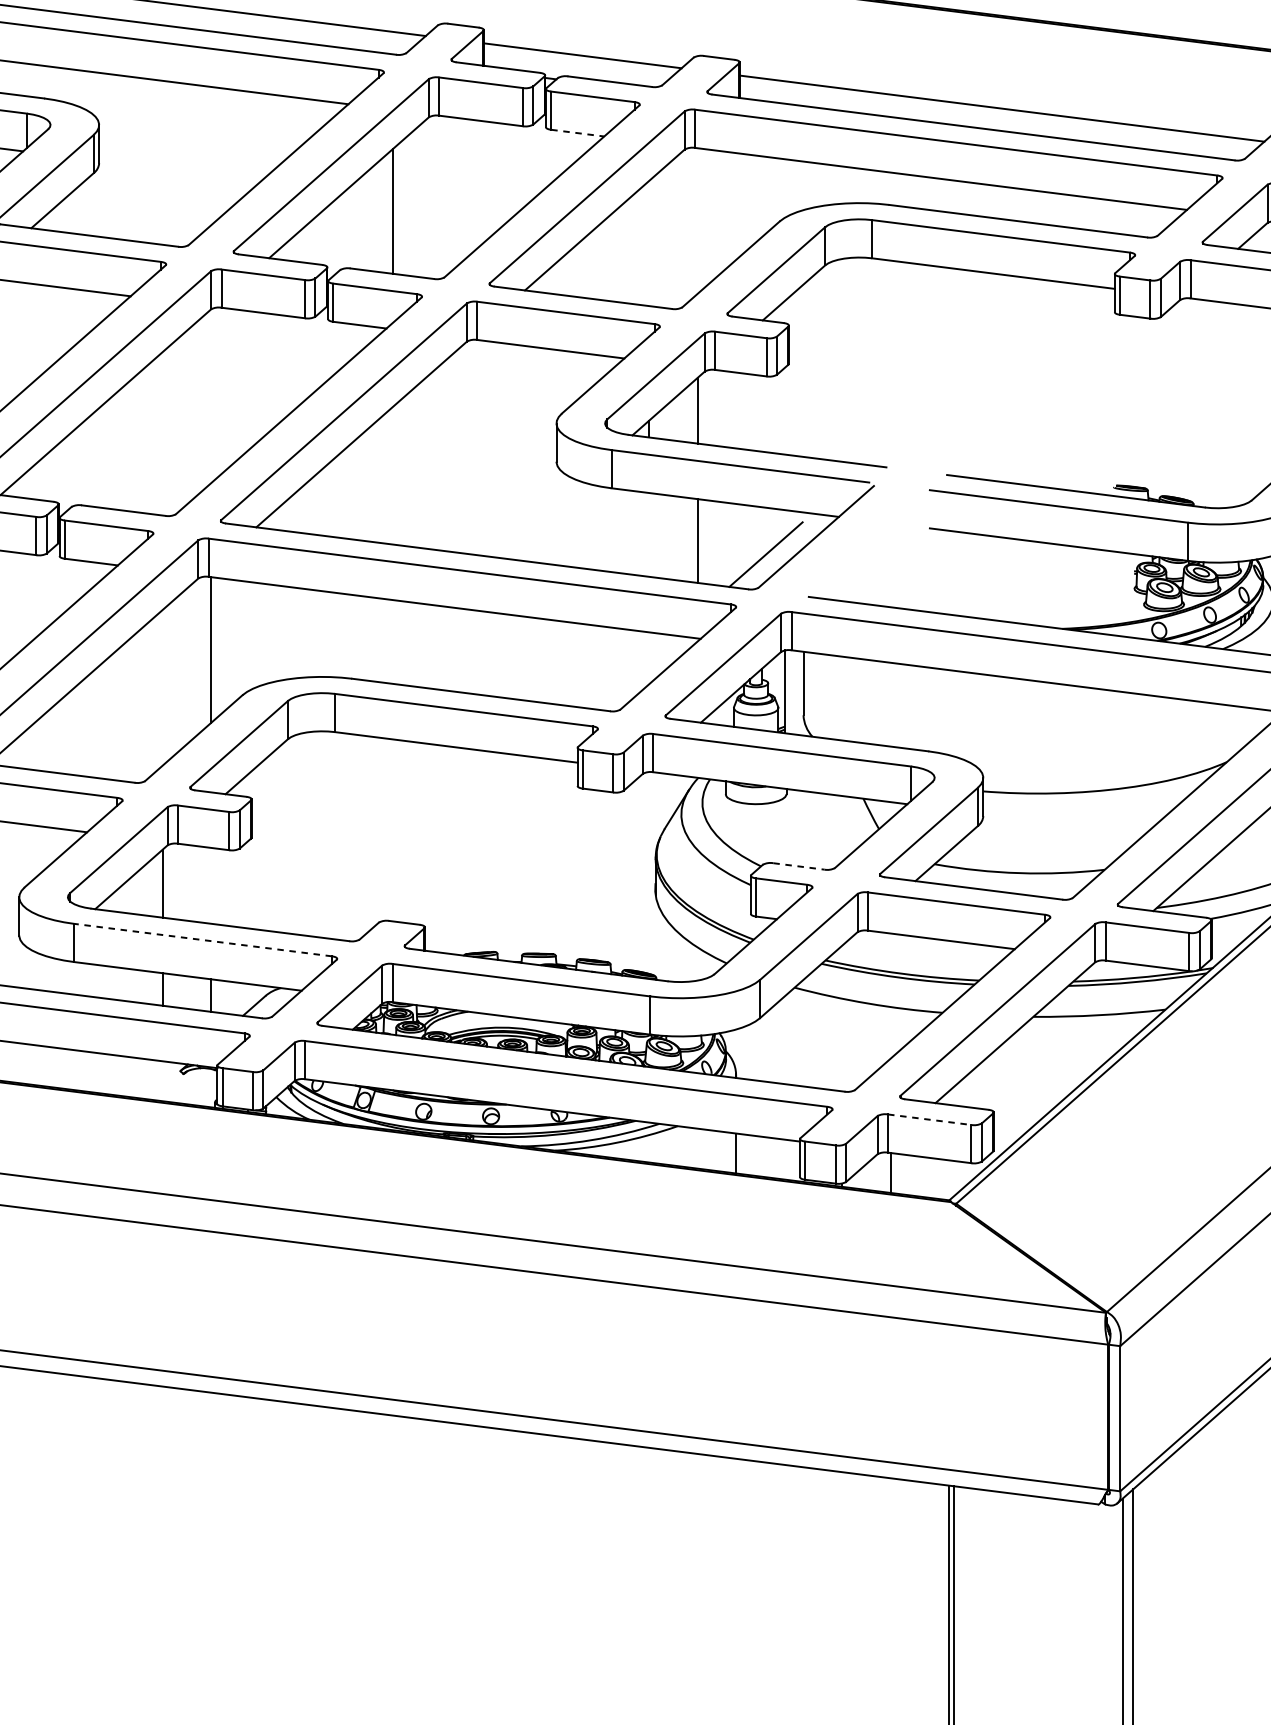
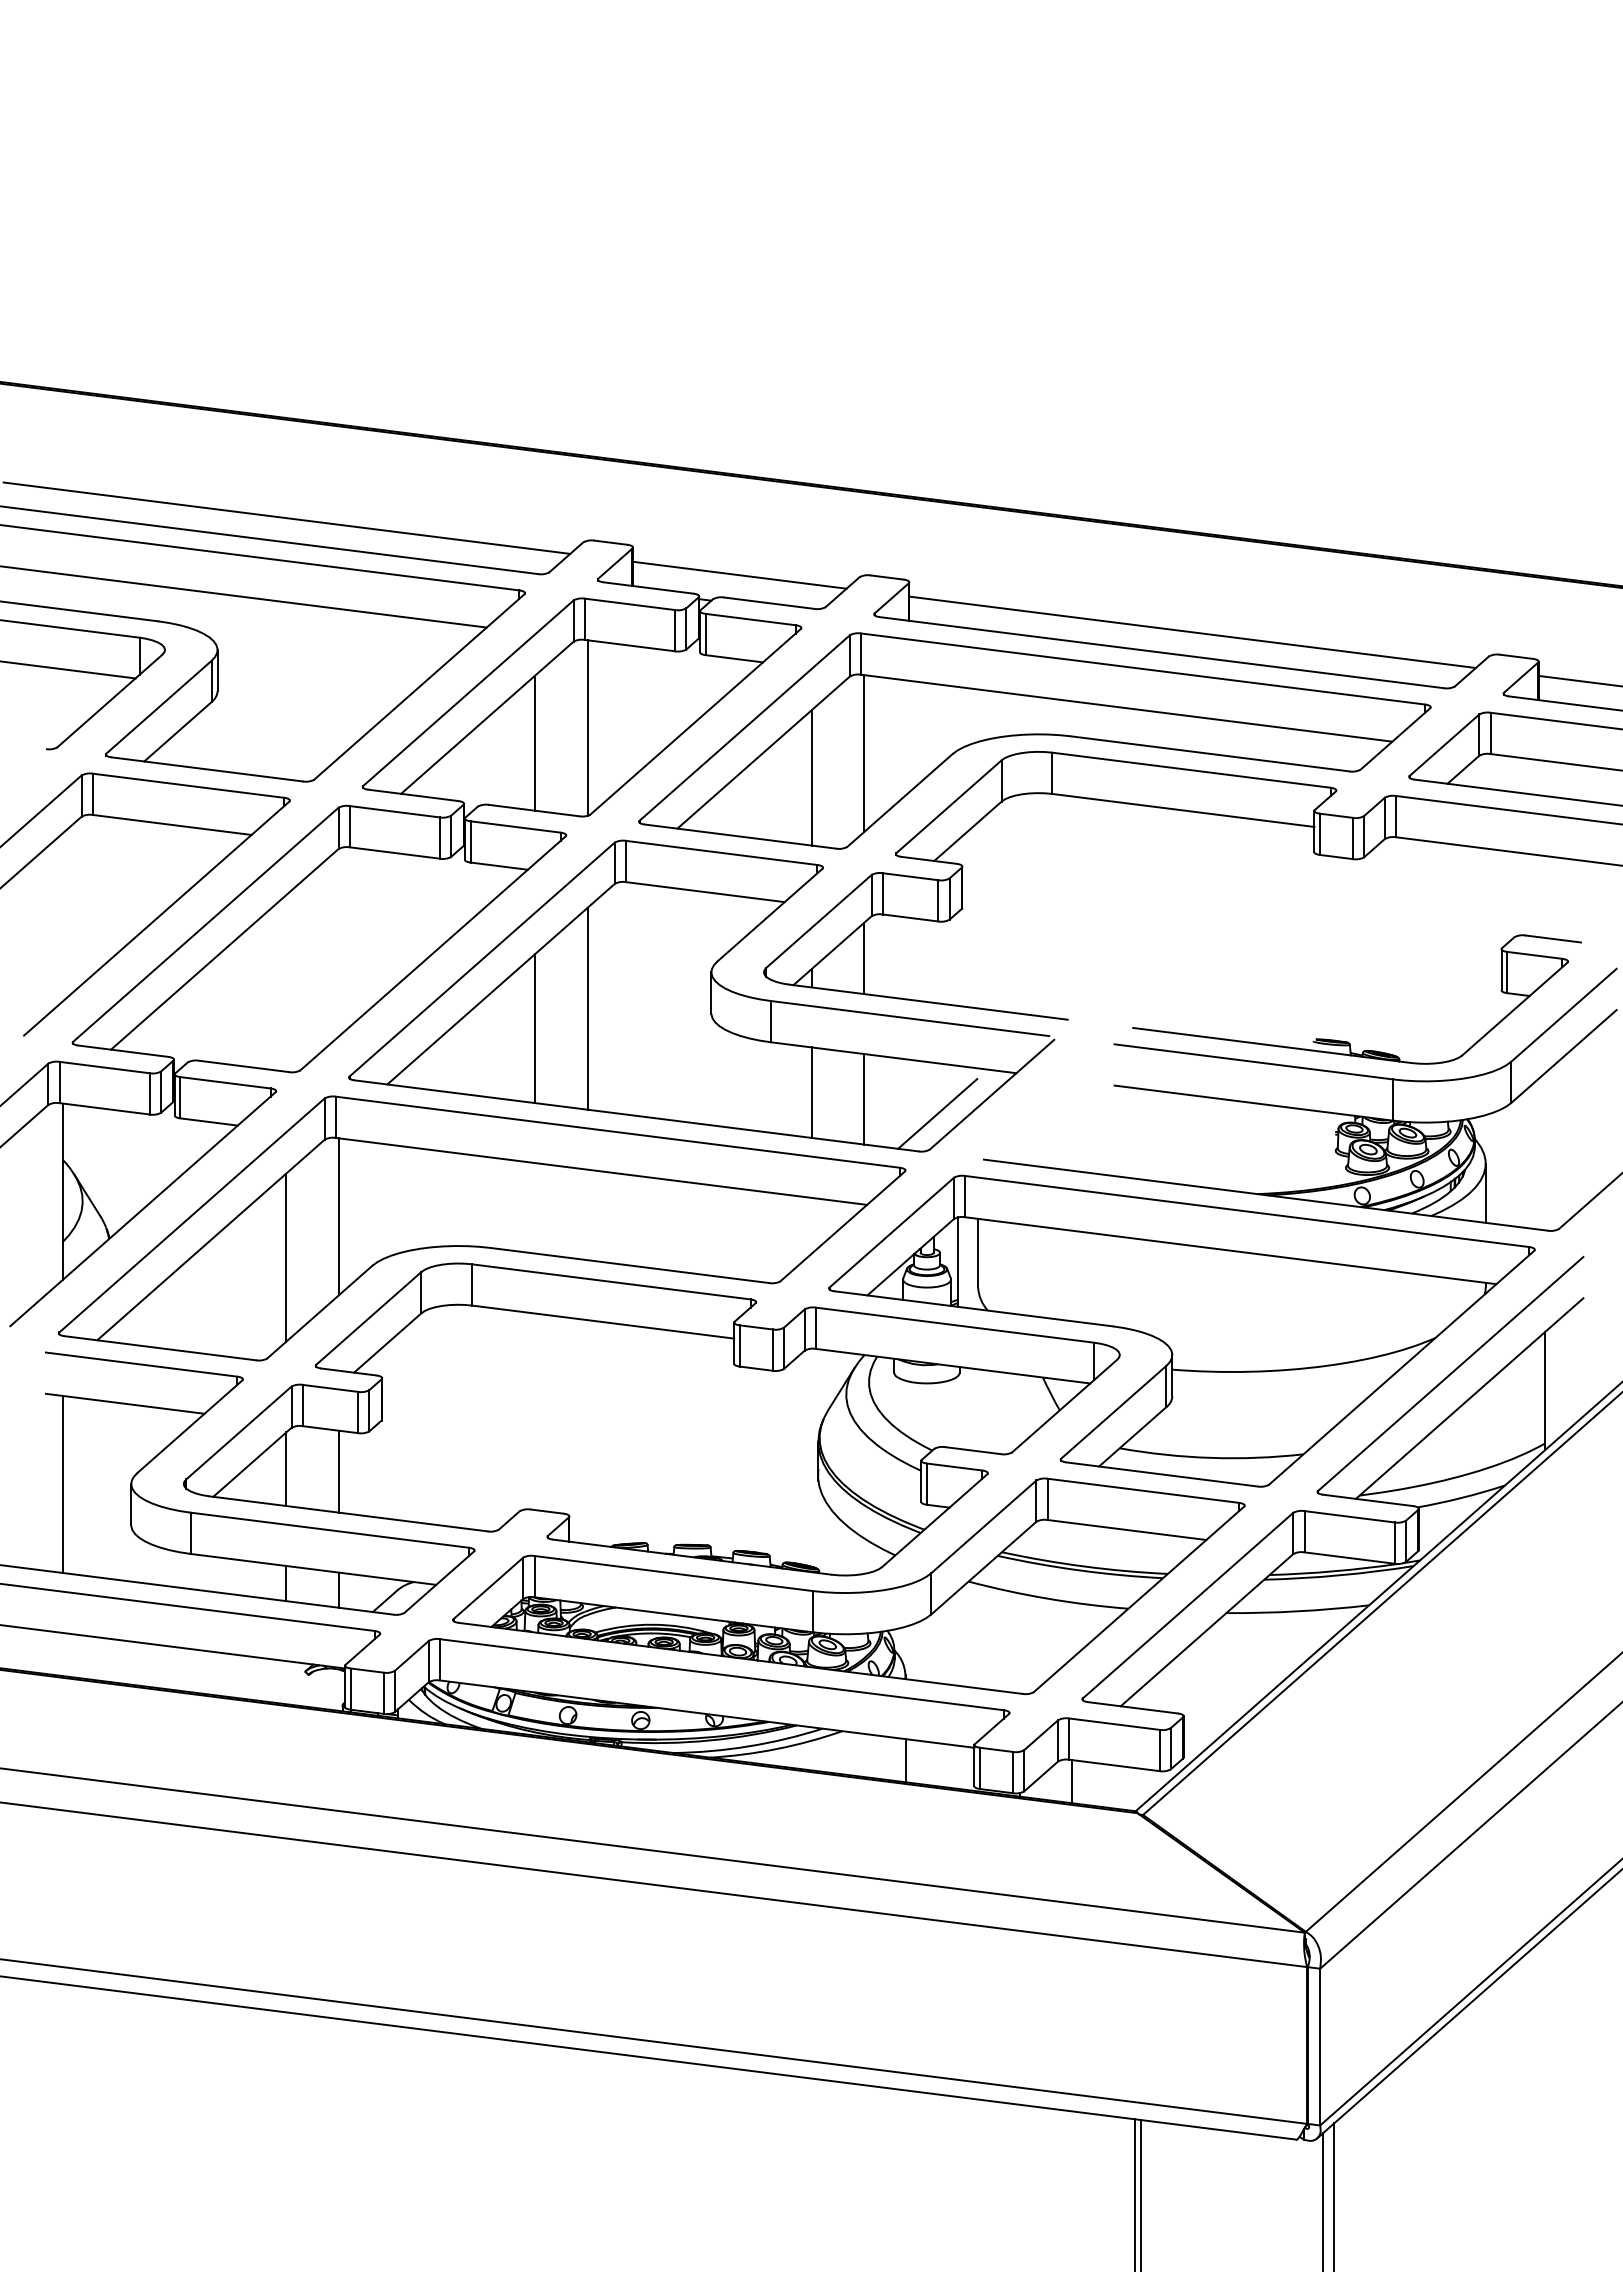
line: (577, 132) -> (734, 658), dashed -> solid
line: (441, 196) -> (587, 727), added
line: (698, 220) -> (864, 753), added
line: (649, 243) -> (811, 777), added
line: (441, 456) -> (587, 1008), added
line: (393, 475) -> (535, 1028), added
line: (649, 534) -> (811, 1092), added
line: (163, 687) -> (286, 1257), added
line: (799, 866) -> (973, 1450), dashed -> solid
line: (211, 885) -> (338, 1471), added
line: (202, 940) -> (329, 1530), dashed -> solid
line: (929, 1120) -> (1114, 1724), dashed -> solid

